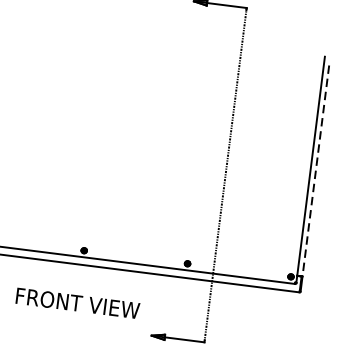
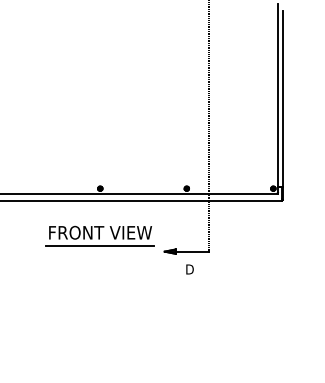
line: (315, 171) -> (282, 99), dashed -> solid
line: (75, 319) -> (100, 246), added

